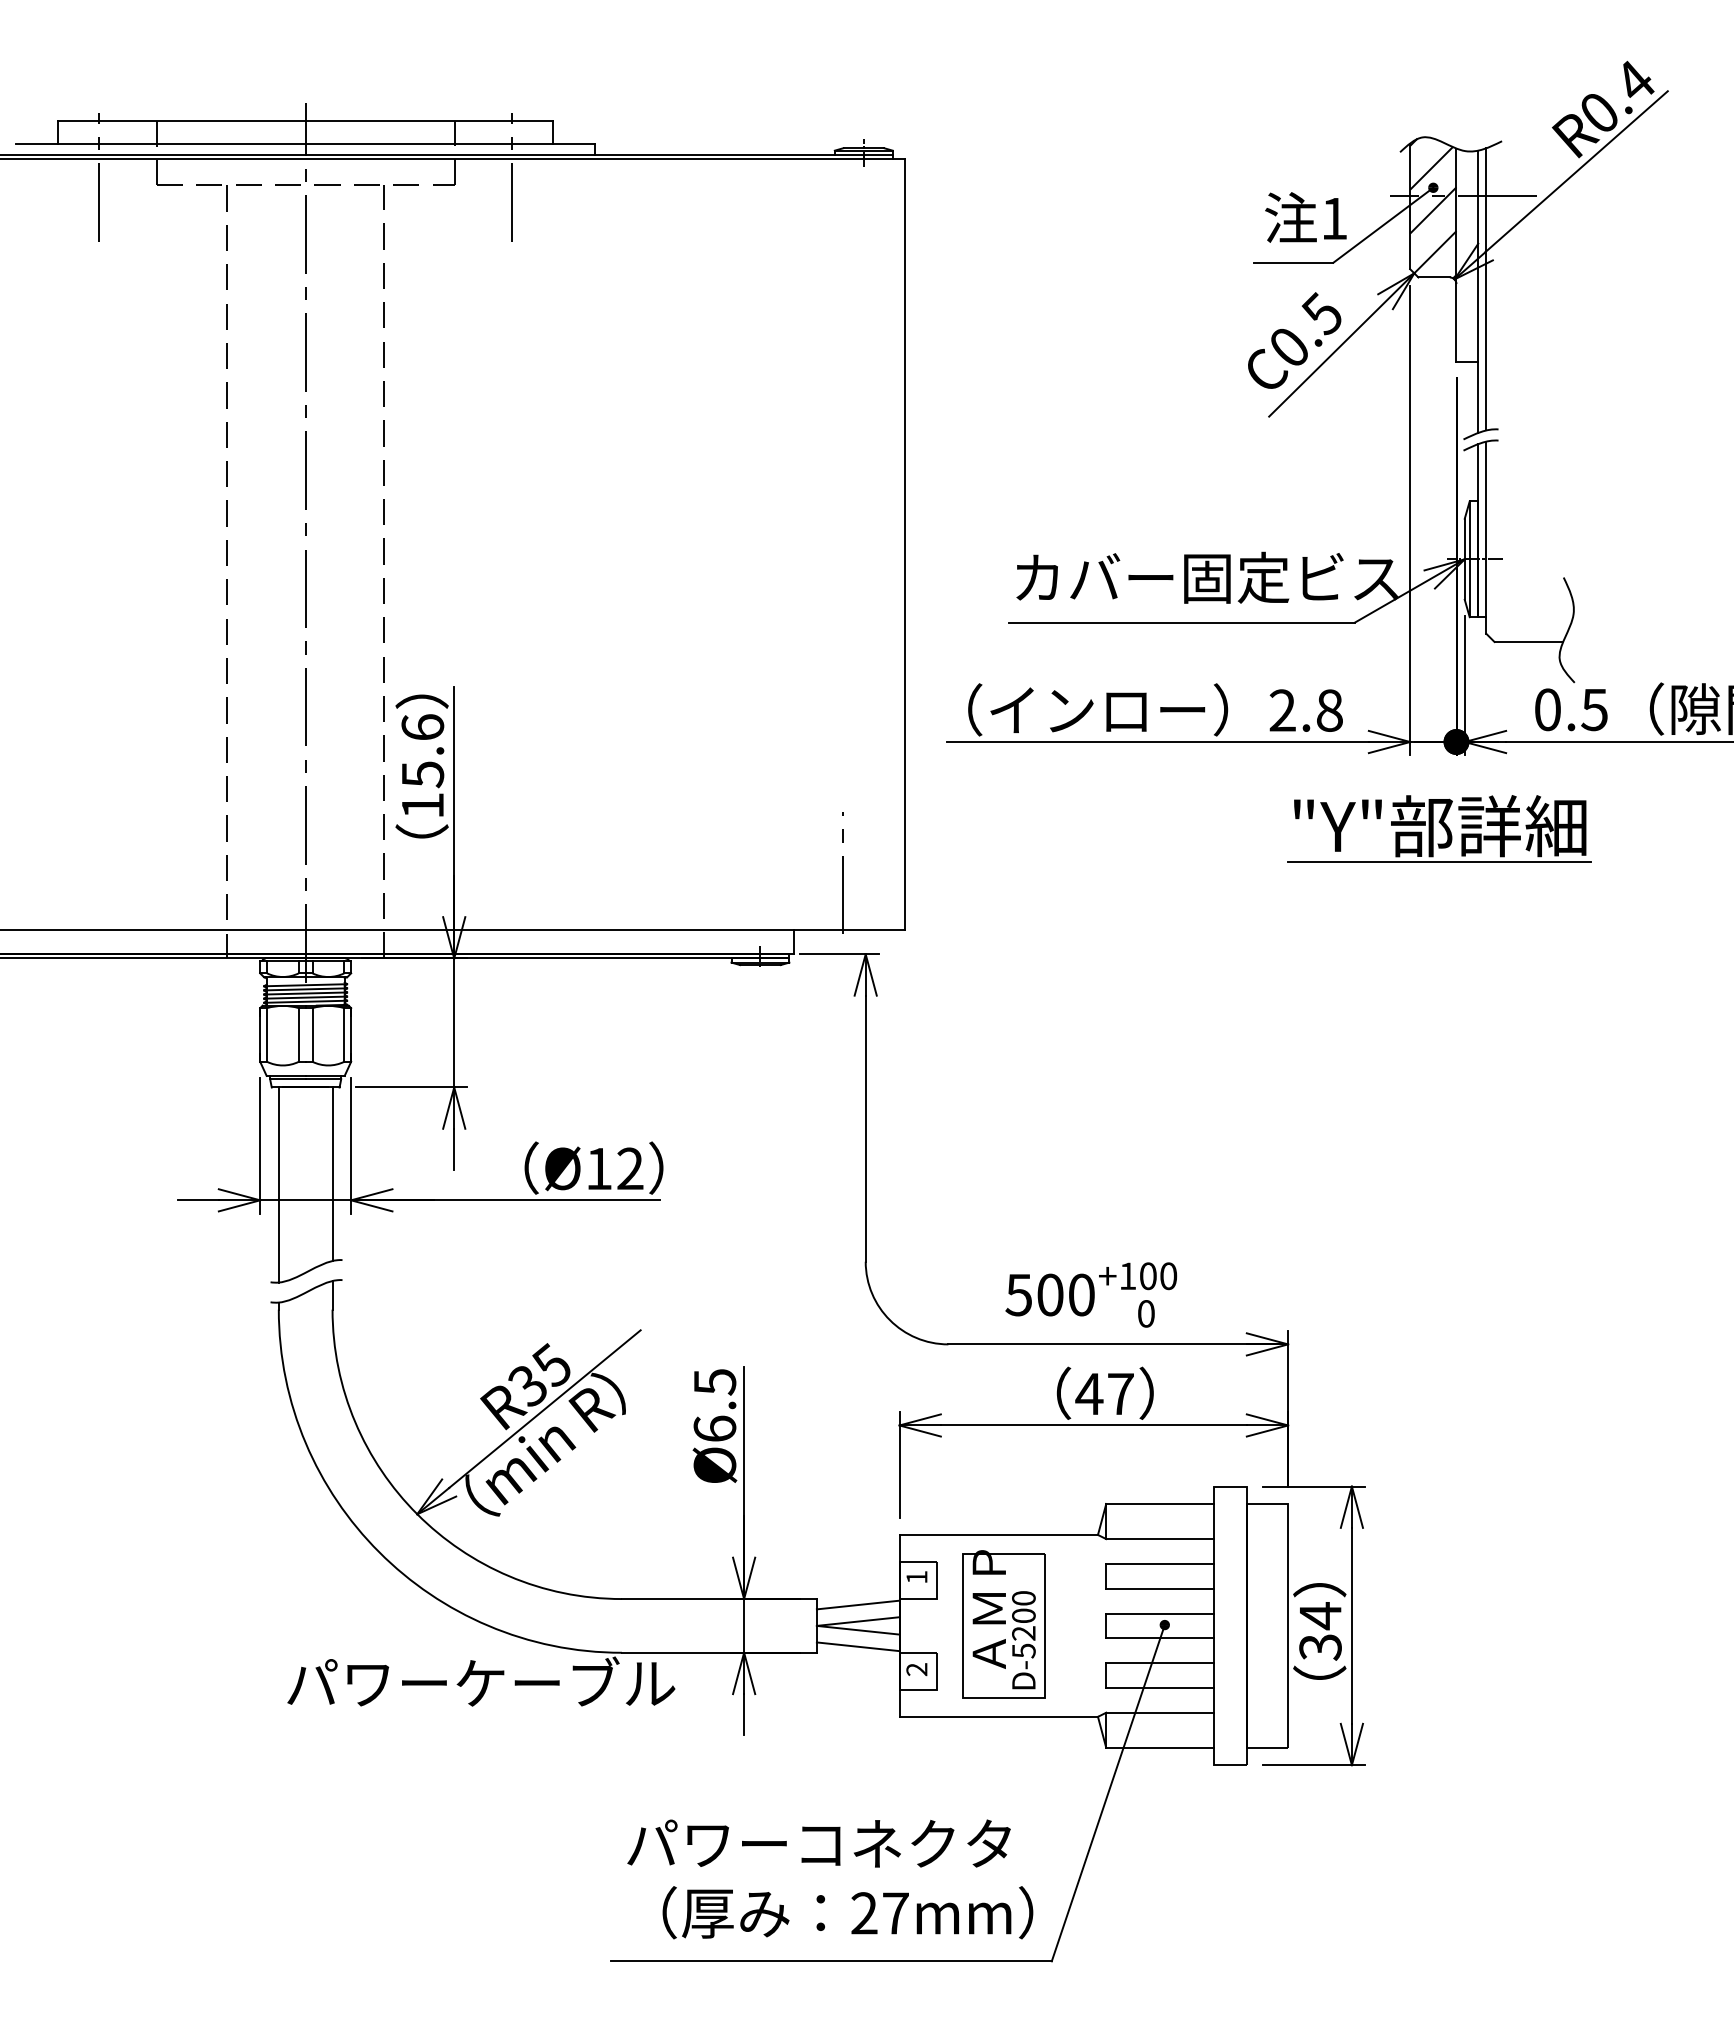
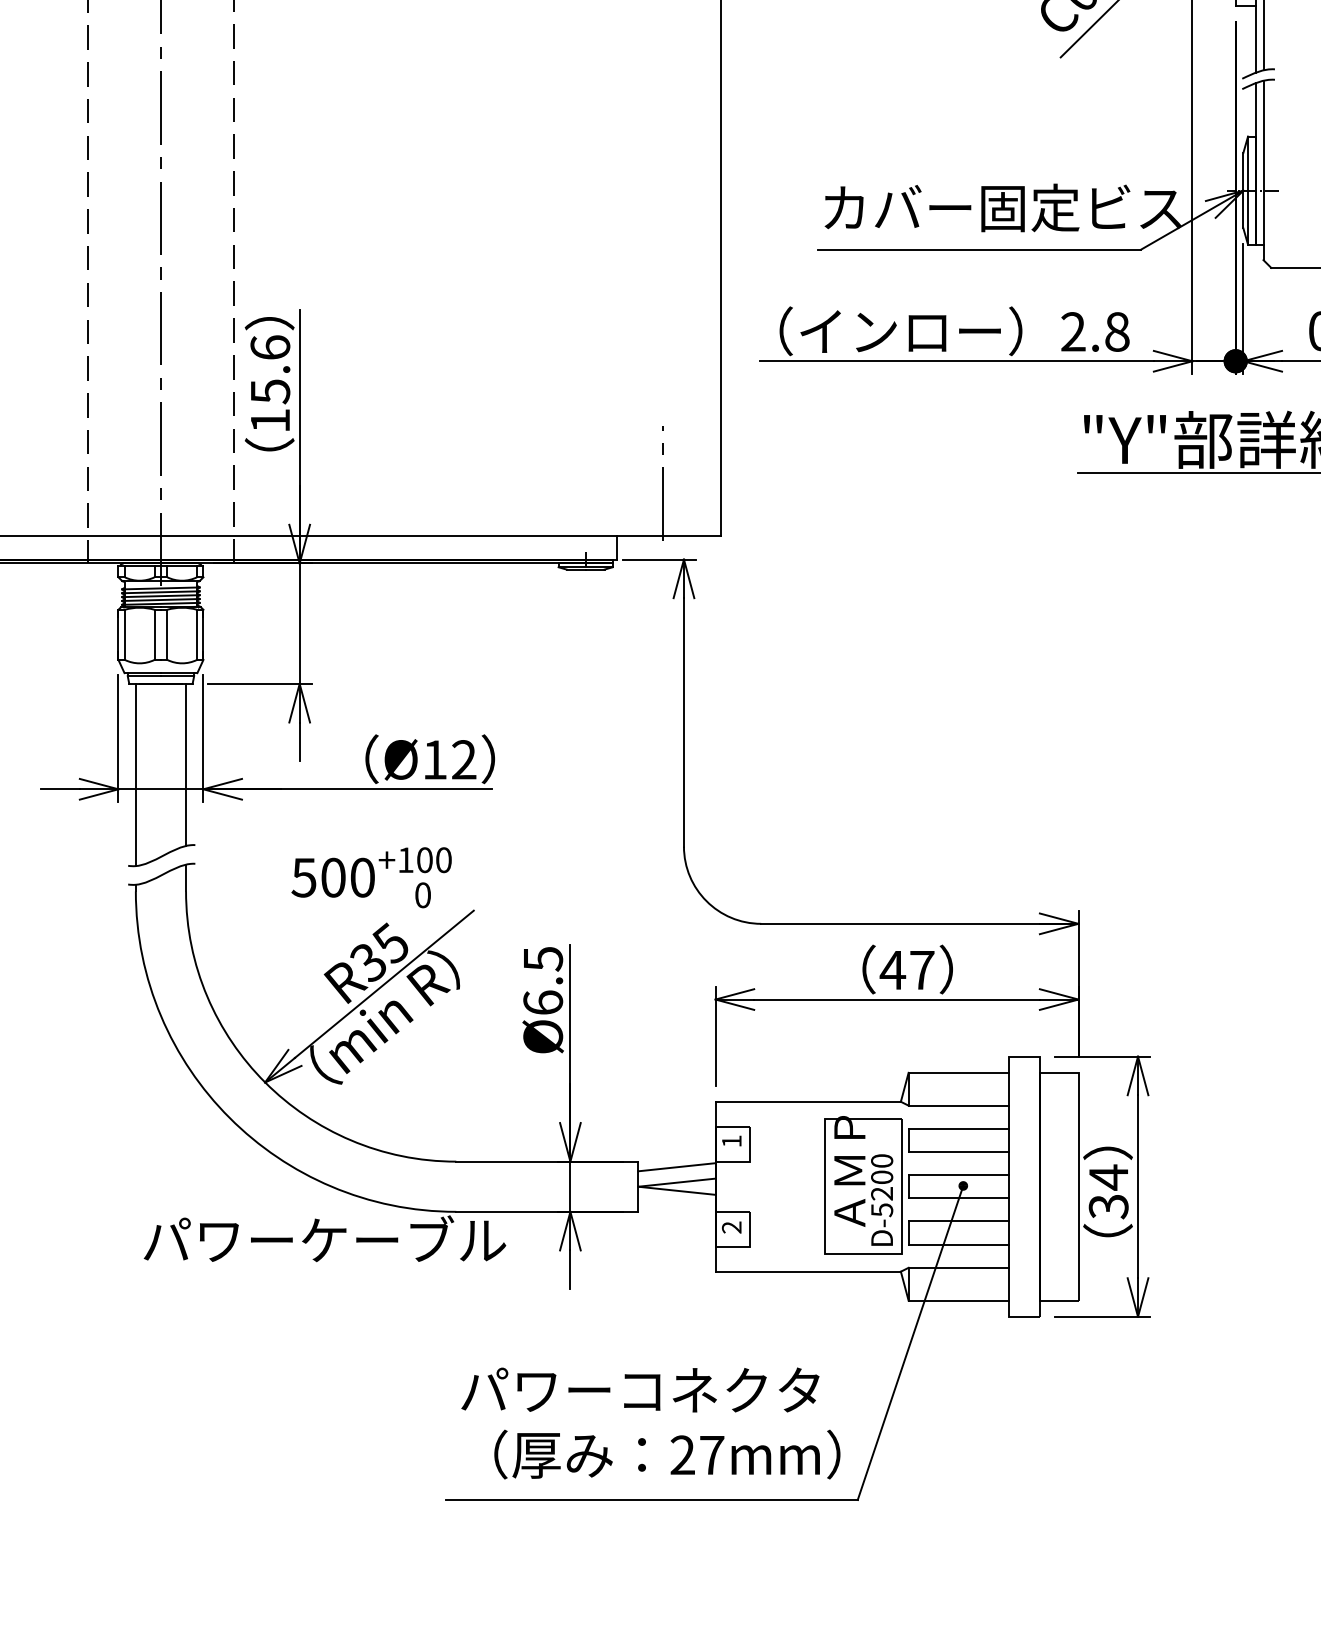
text: (1091, 1294) -> (371, 877), moved
part: (1003, 1624) -> (863, 1185), moved
line: (857, 1646) -> (676, 1205), removed

